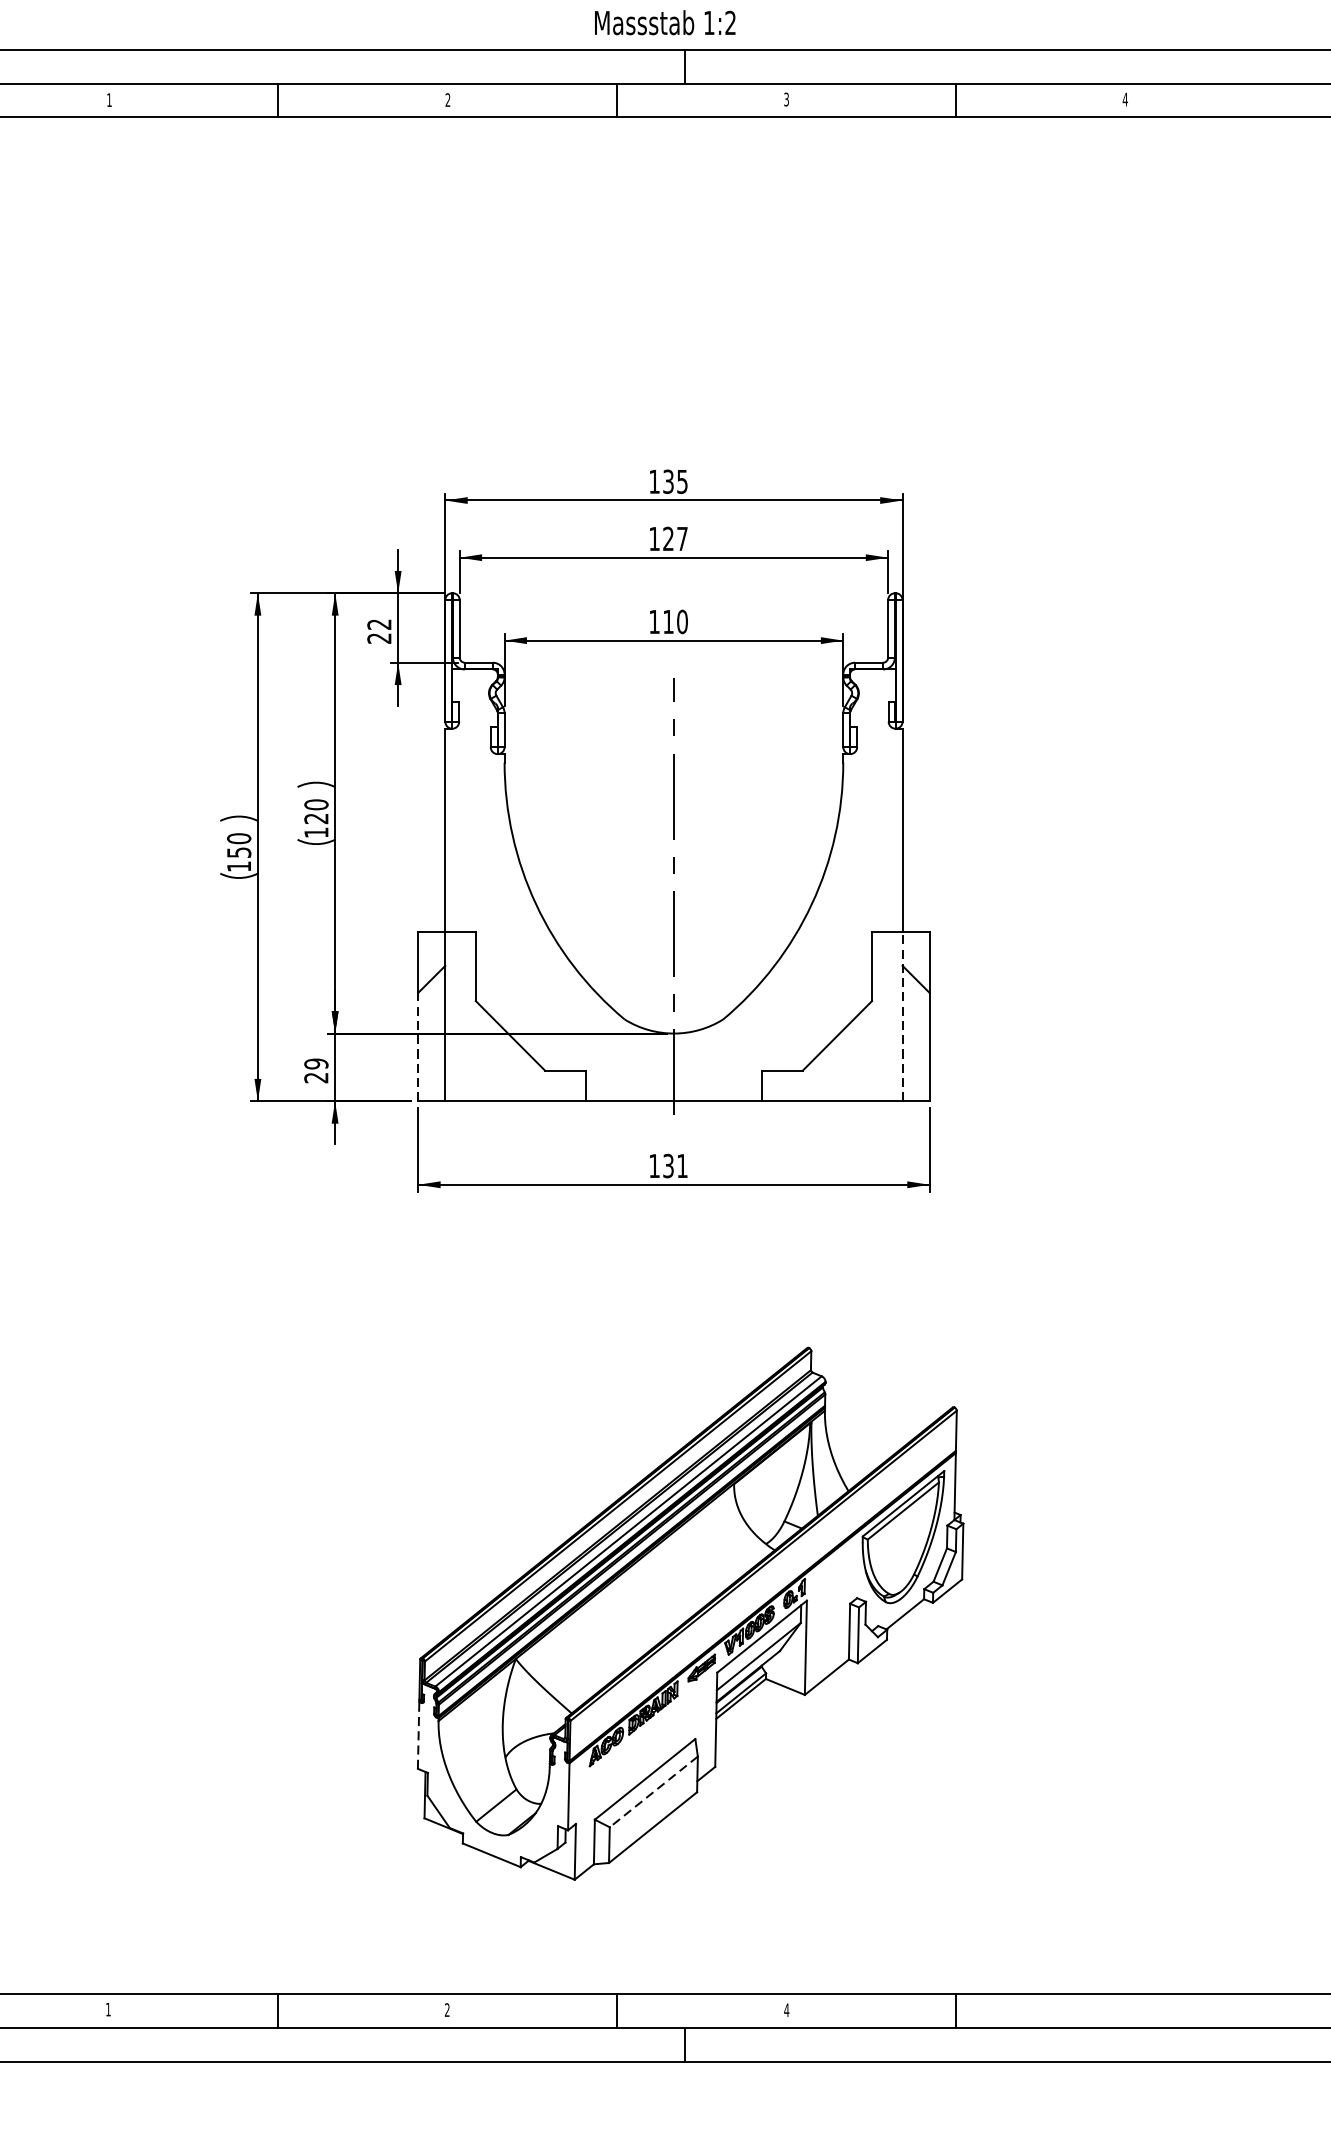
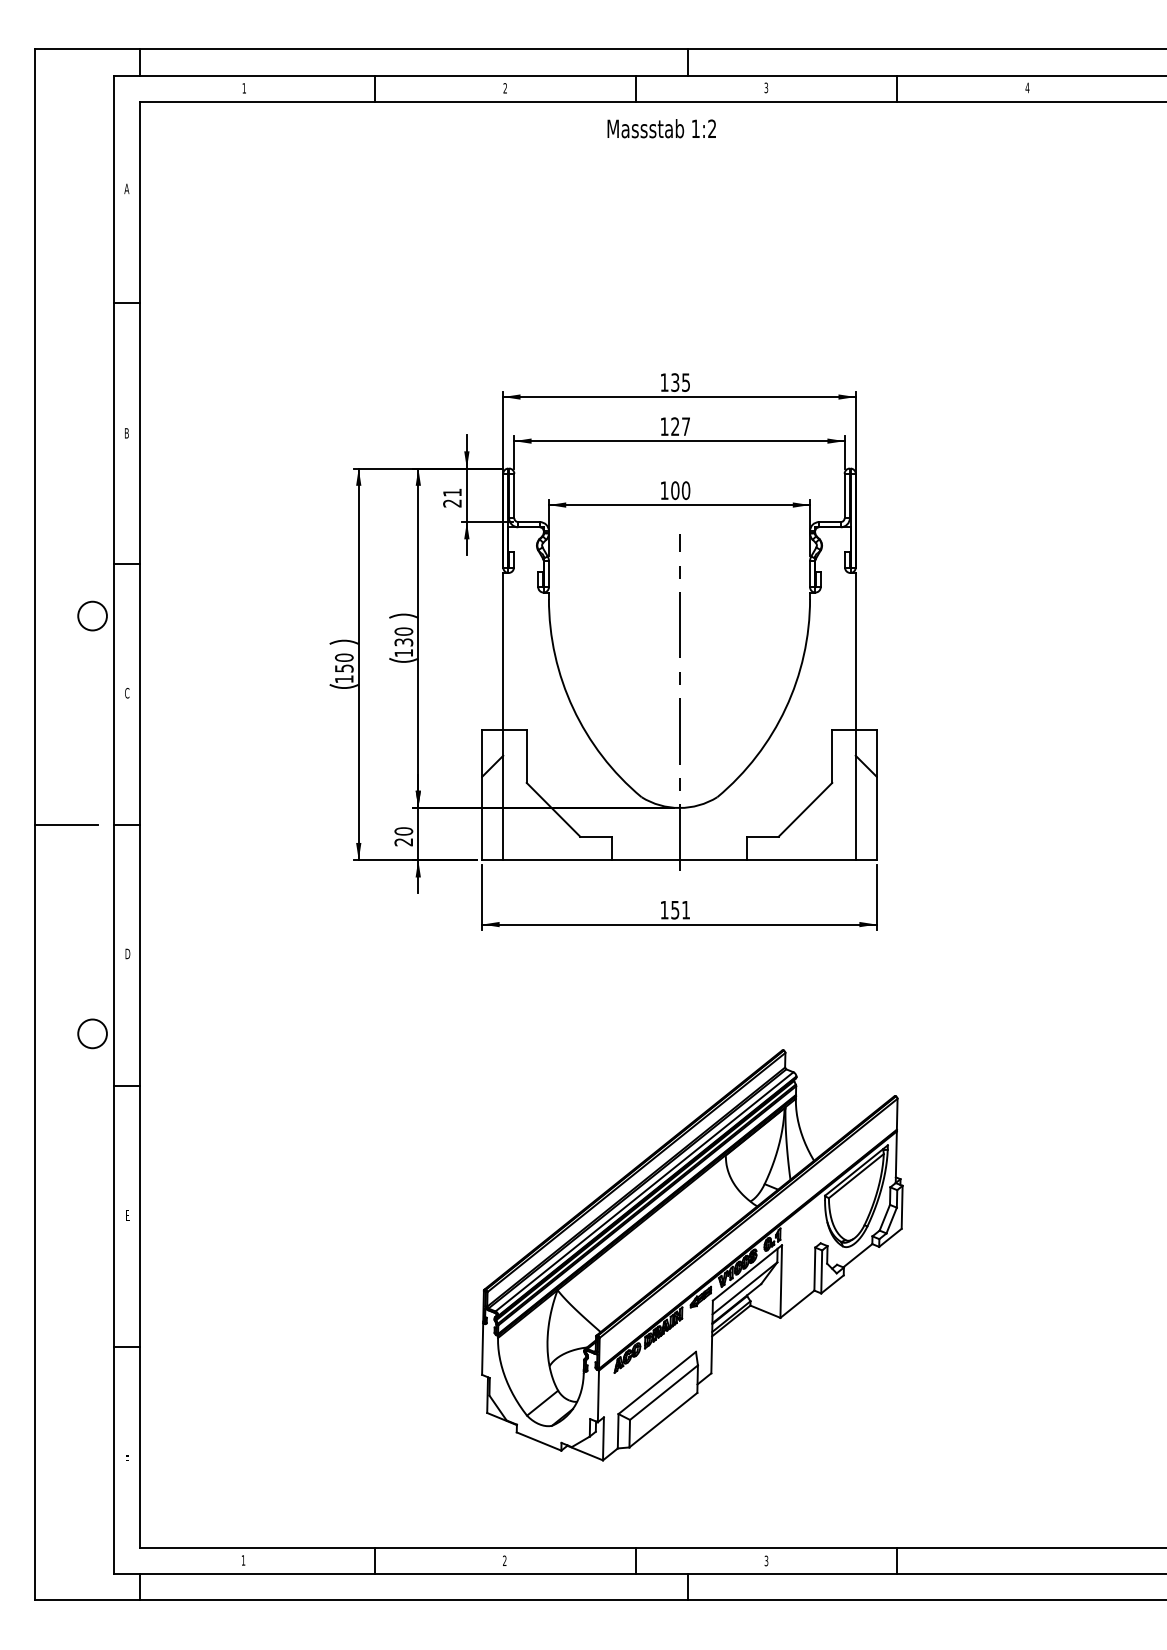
text: (664, 22) -> (661, 128), moved
text: (668, 621) -> (675, 490), 110 -> 100
text: (379, 624) -> (452, 492), 22 -> 21
text: (315, 818) -> (403, 642), 120 -> 130
line: (902, 1016) -> (855, 794), dashed -> solid
line: (418, 1047) -> (482, 818), dashed -> solid
text: (315, 1064) -> (403, 831), 29 -> 20
text: (668, 1165) -> (675, 909), 131 -> 151
line: (418, 1735) -> (482, 1349), dashed -> solid
line: (653, 1791) -> (663, 1392), dashed -> solid
text: (786, 2009) -> (766, 1560), 4 -> 3

